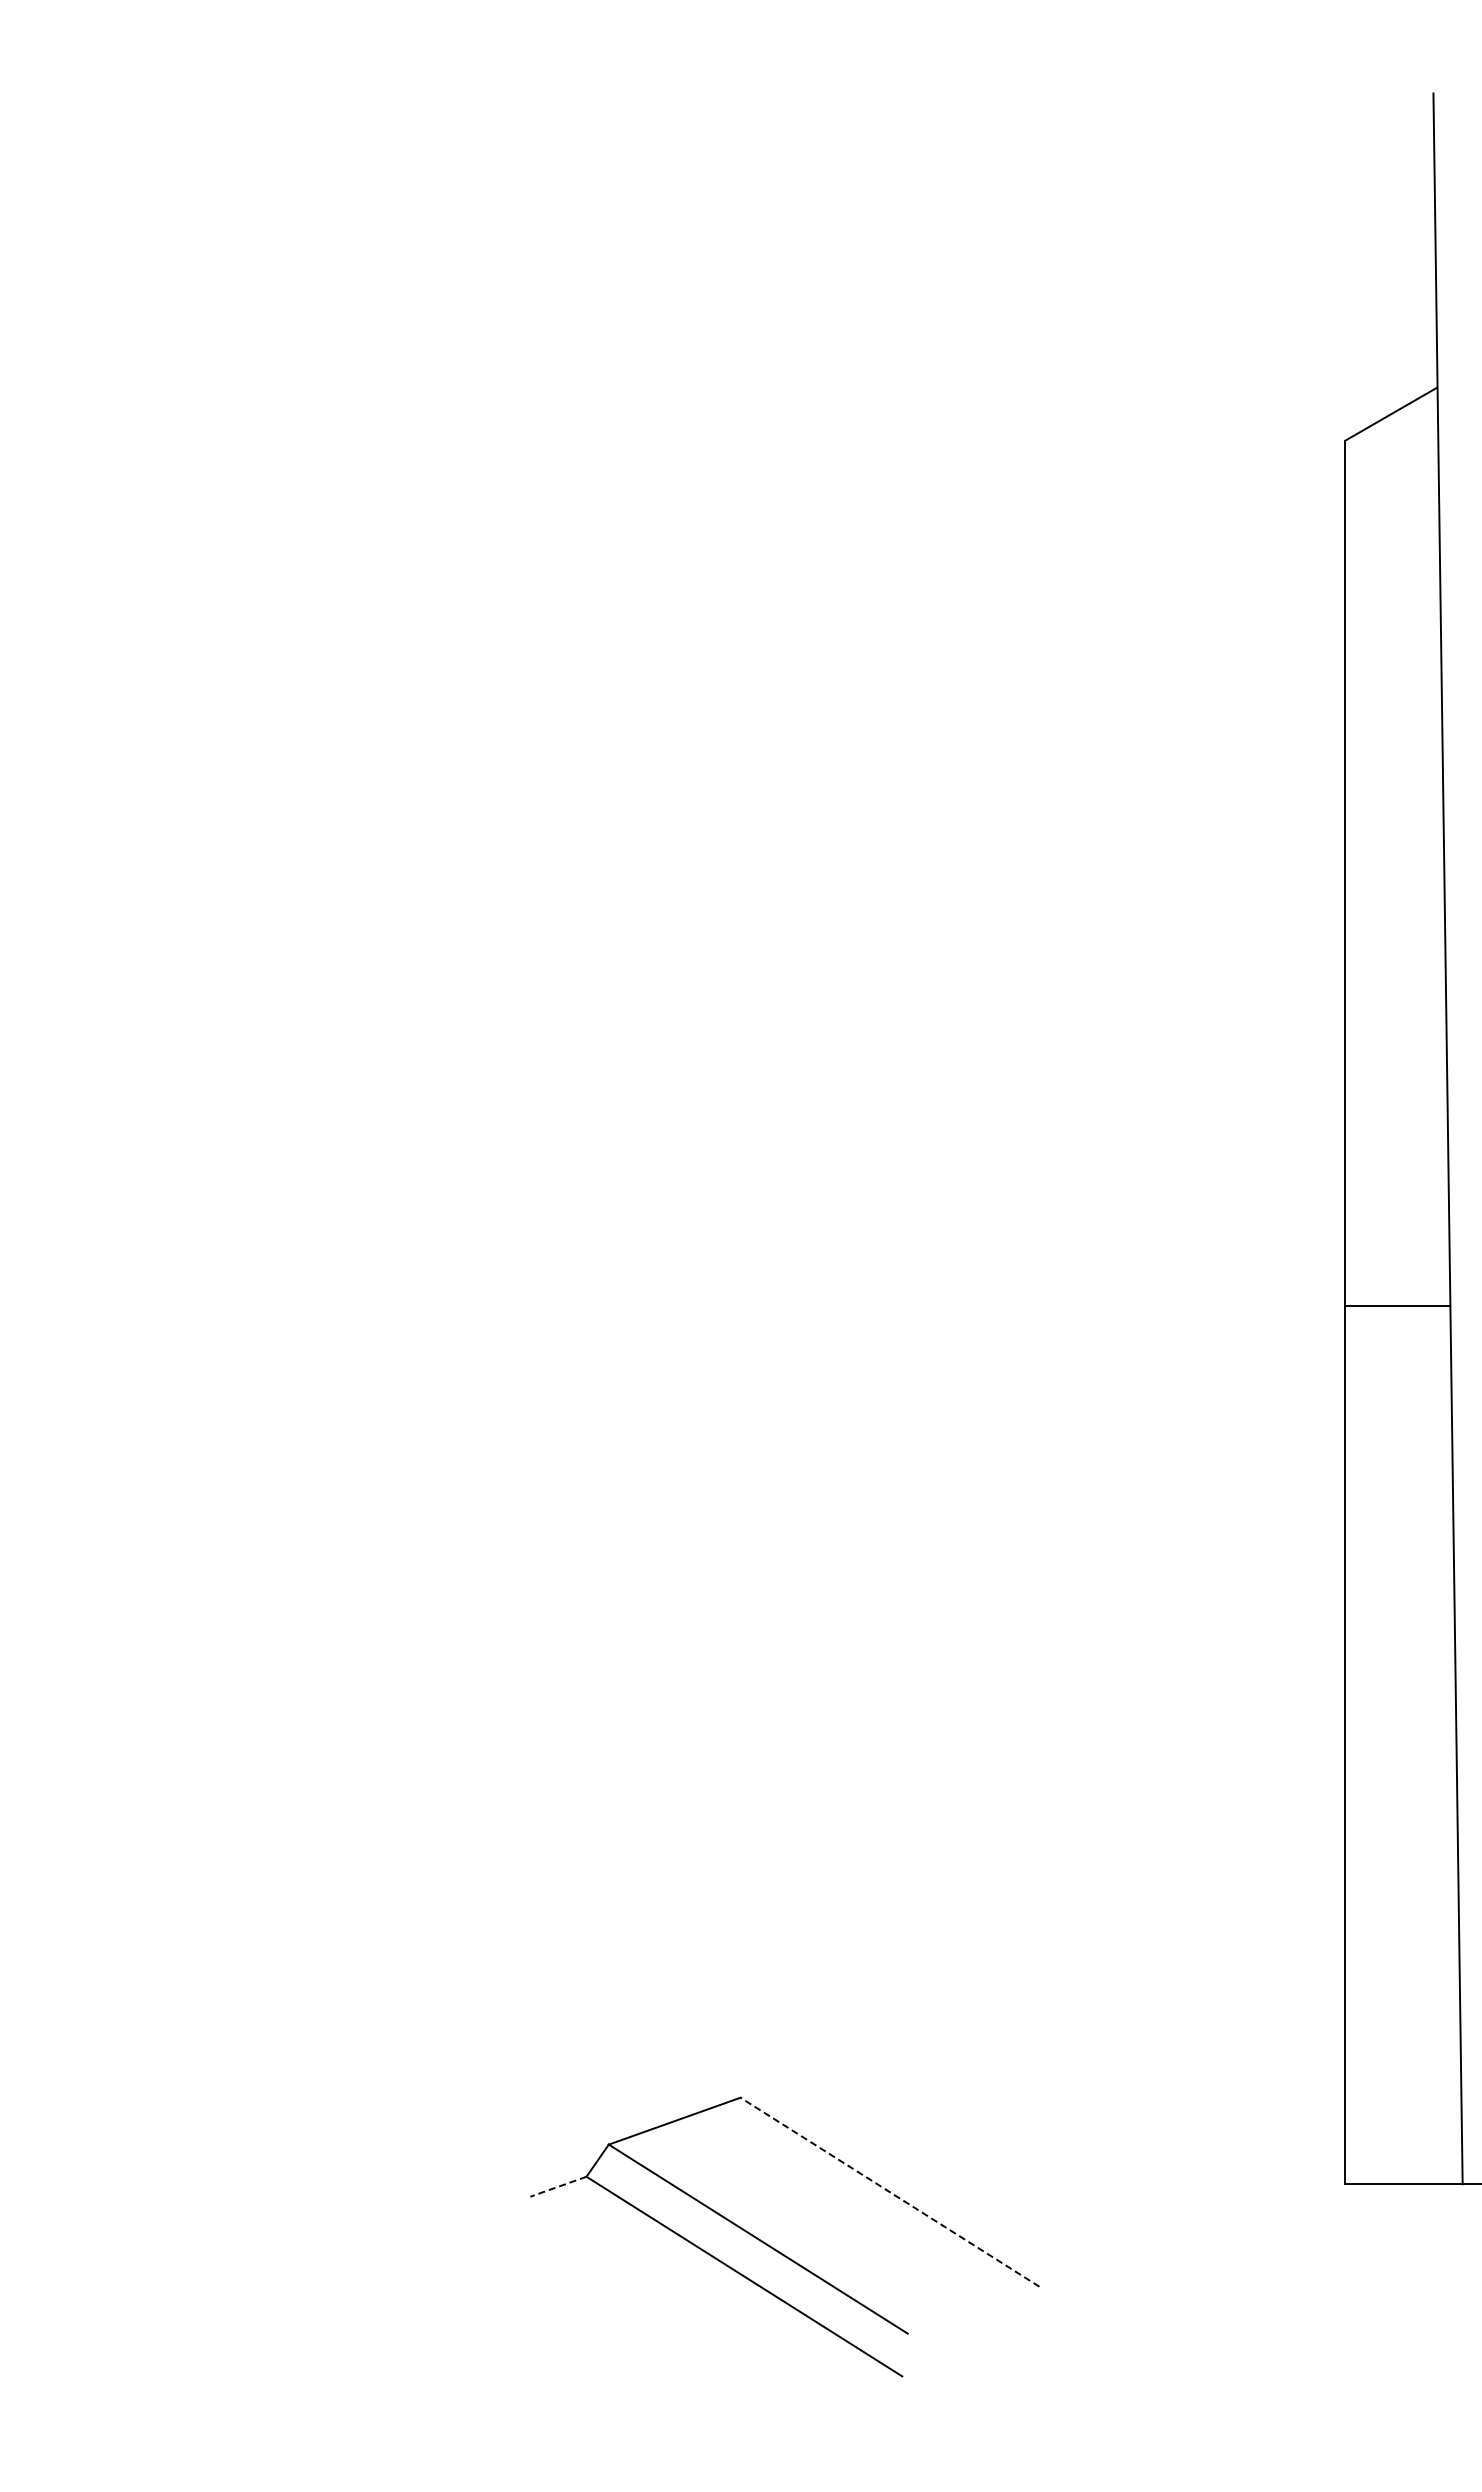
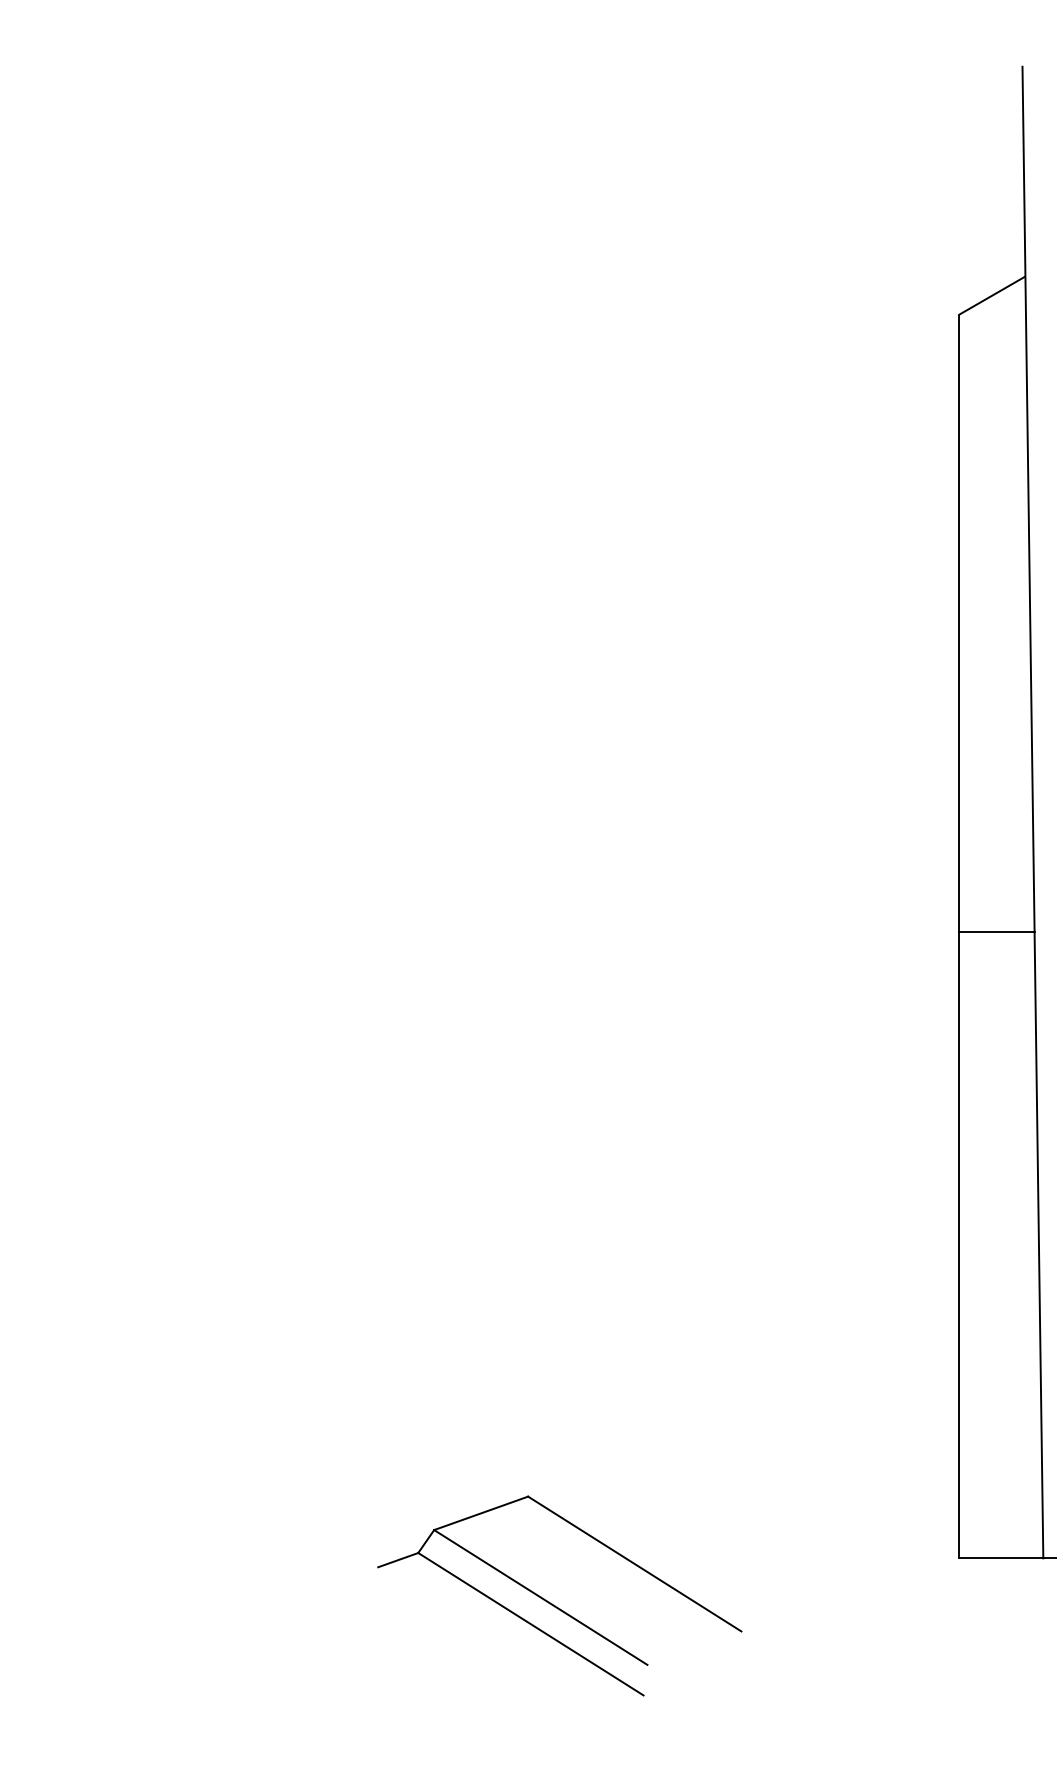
line: (558, 2186) -> (398, 1559), dashed -> solid
line: (890, 2192) -> (635, 1564), dashed -> solid

